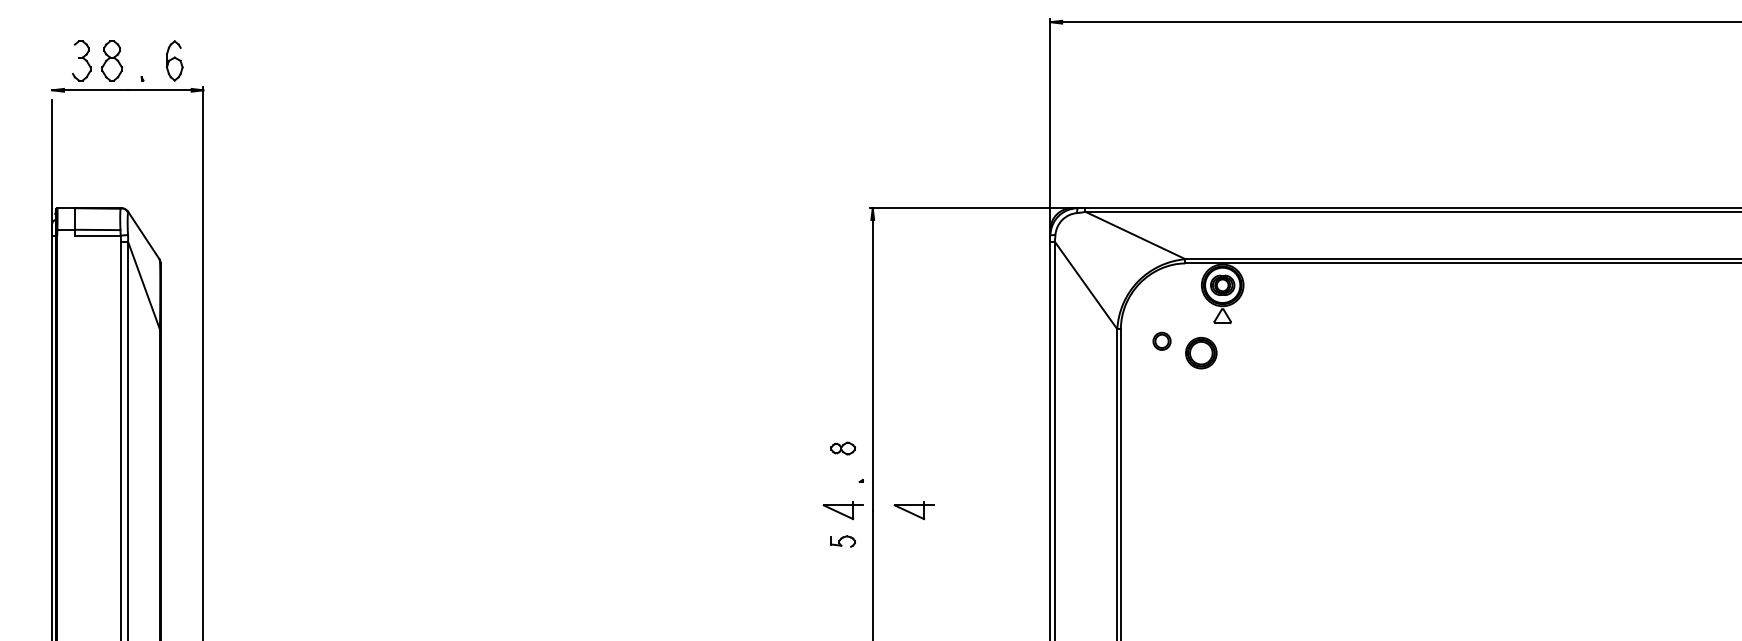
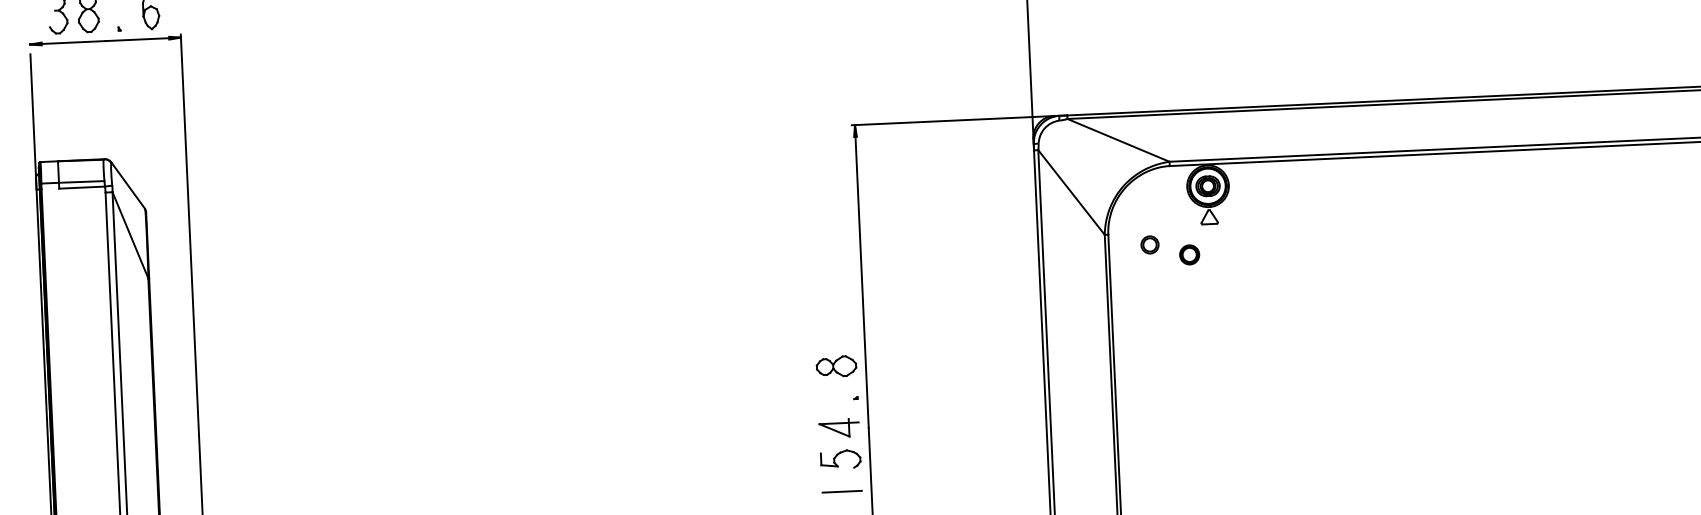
part: (1200, 352) -> (1188, 254), size x0.62
part: (842, 448) -> (835, 366), size x1.67
part: (913, 510) -> (909, 425), removed
part: (842, 541) -> (839, 459), size x1.67
line: (842, 573) -> (841, 491), added

